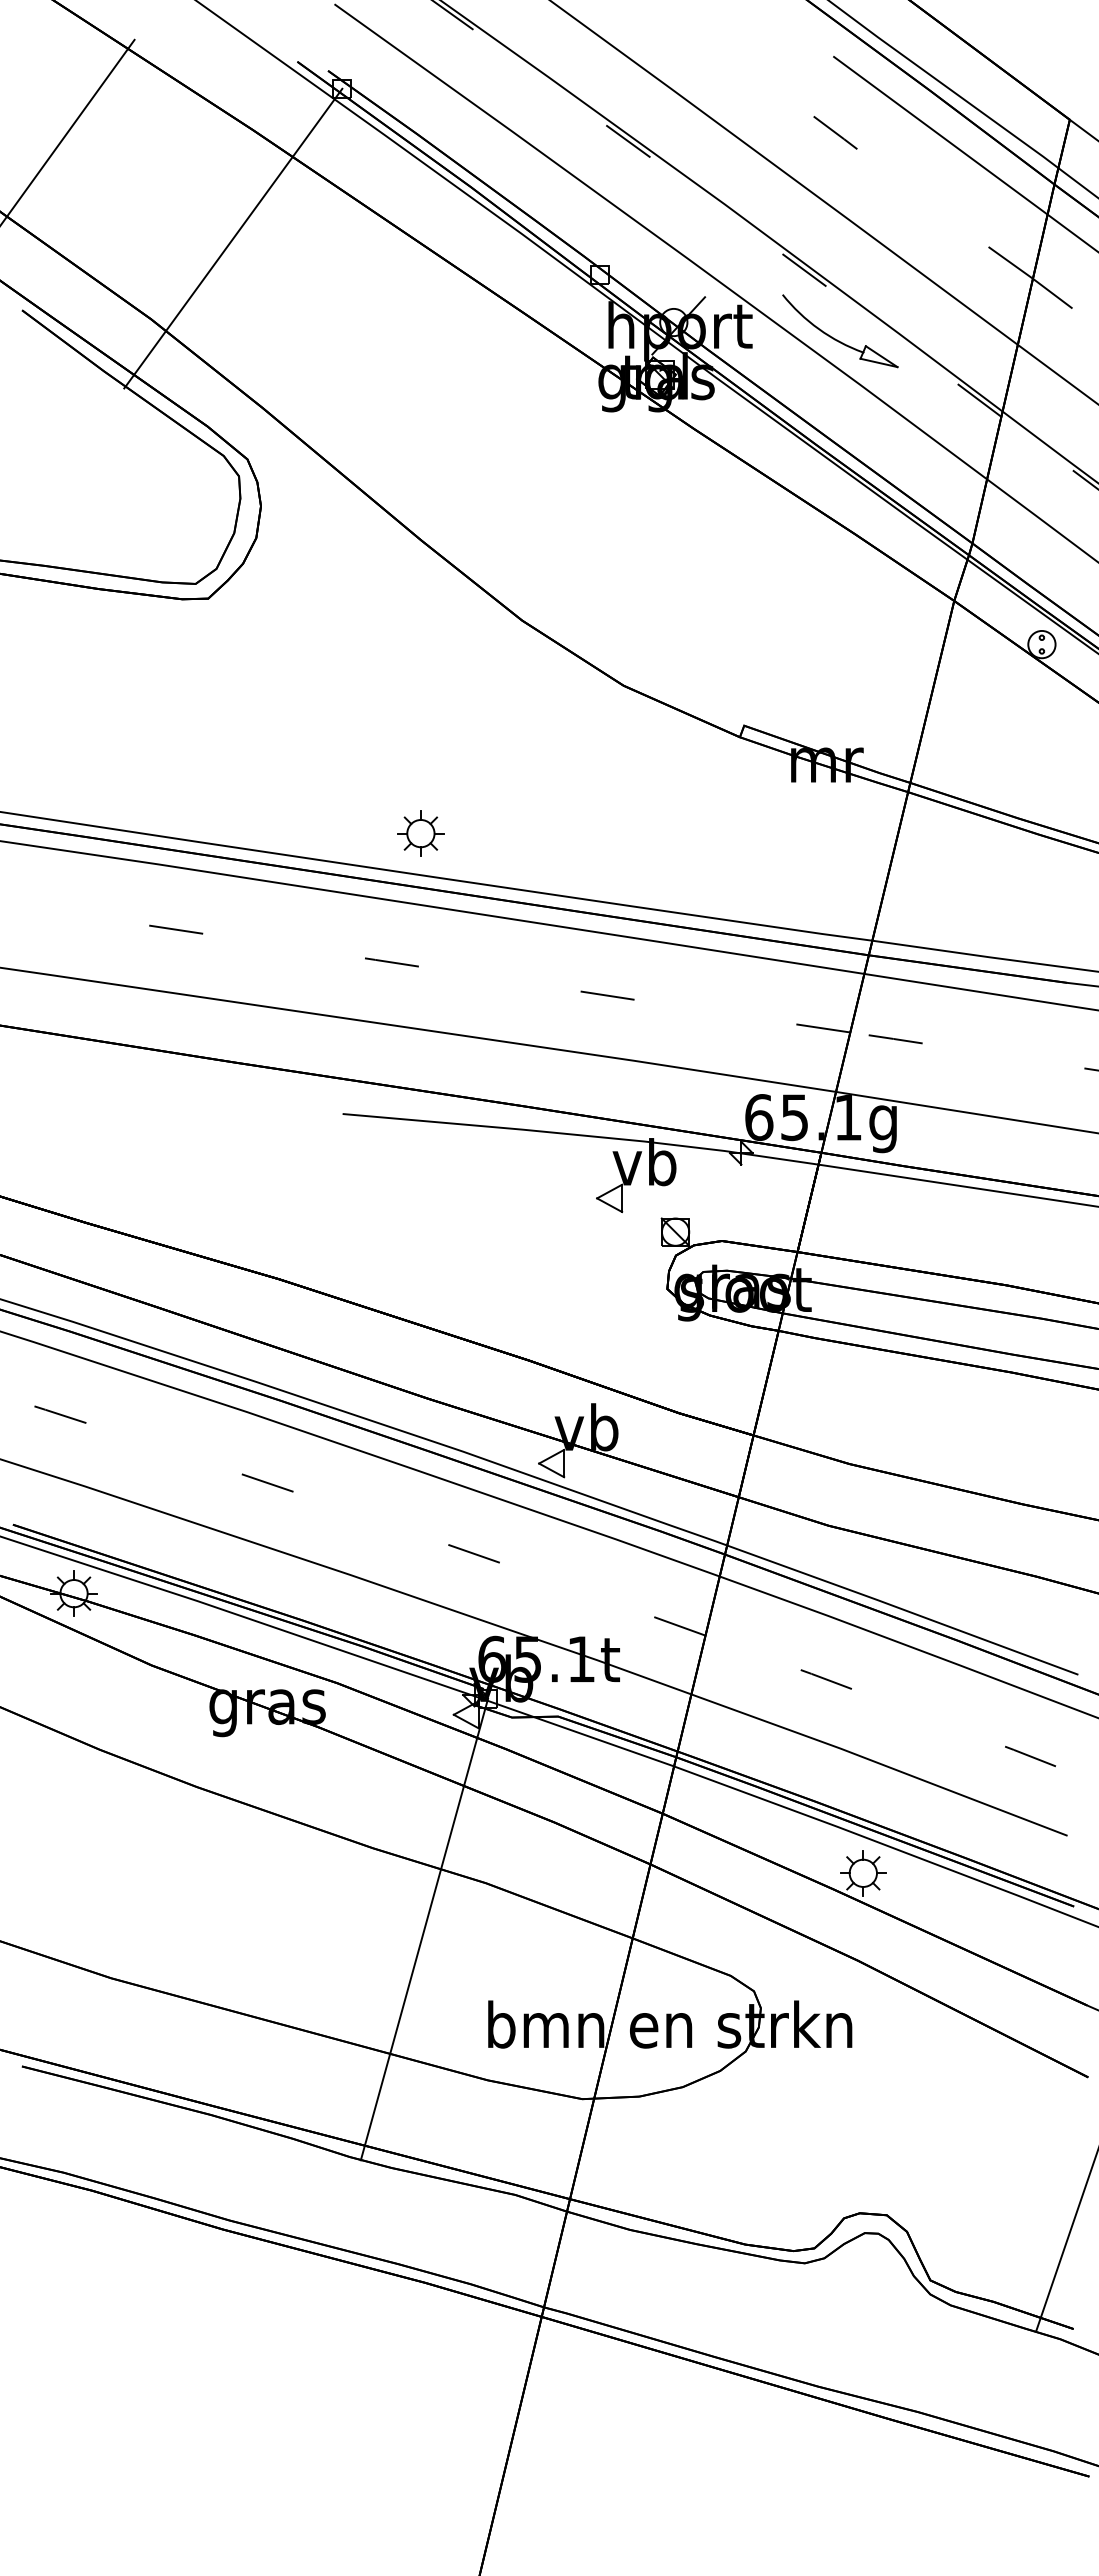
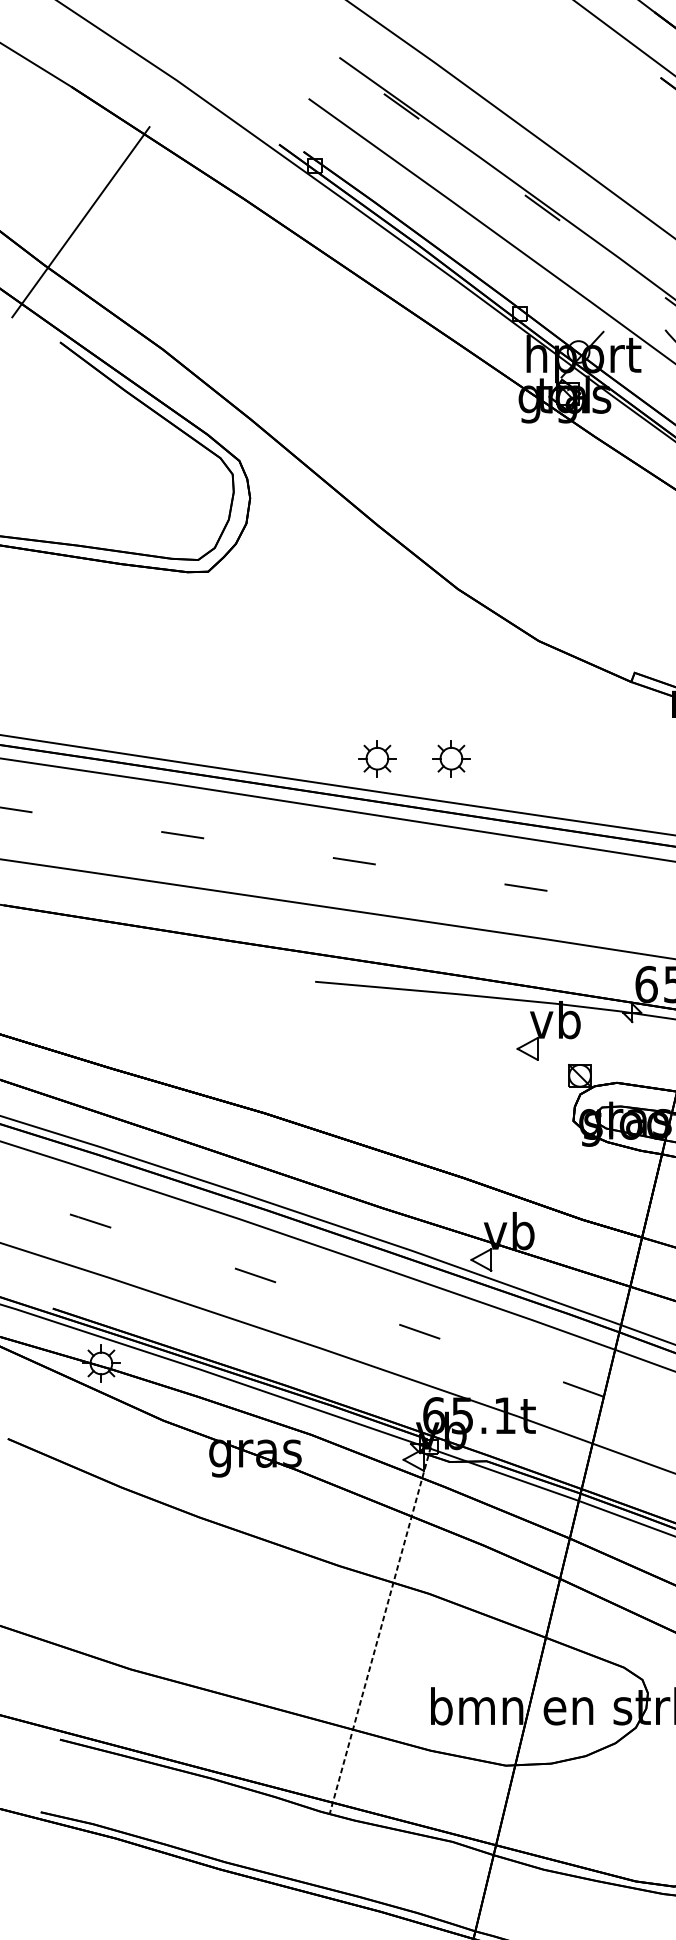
line: (233, 238) -> (228, 285), removed
part: (513, 833) -> (451, 758), added
line: (424, 1930) -> (380, 1631), solid -> dashed

